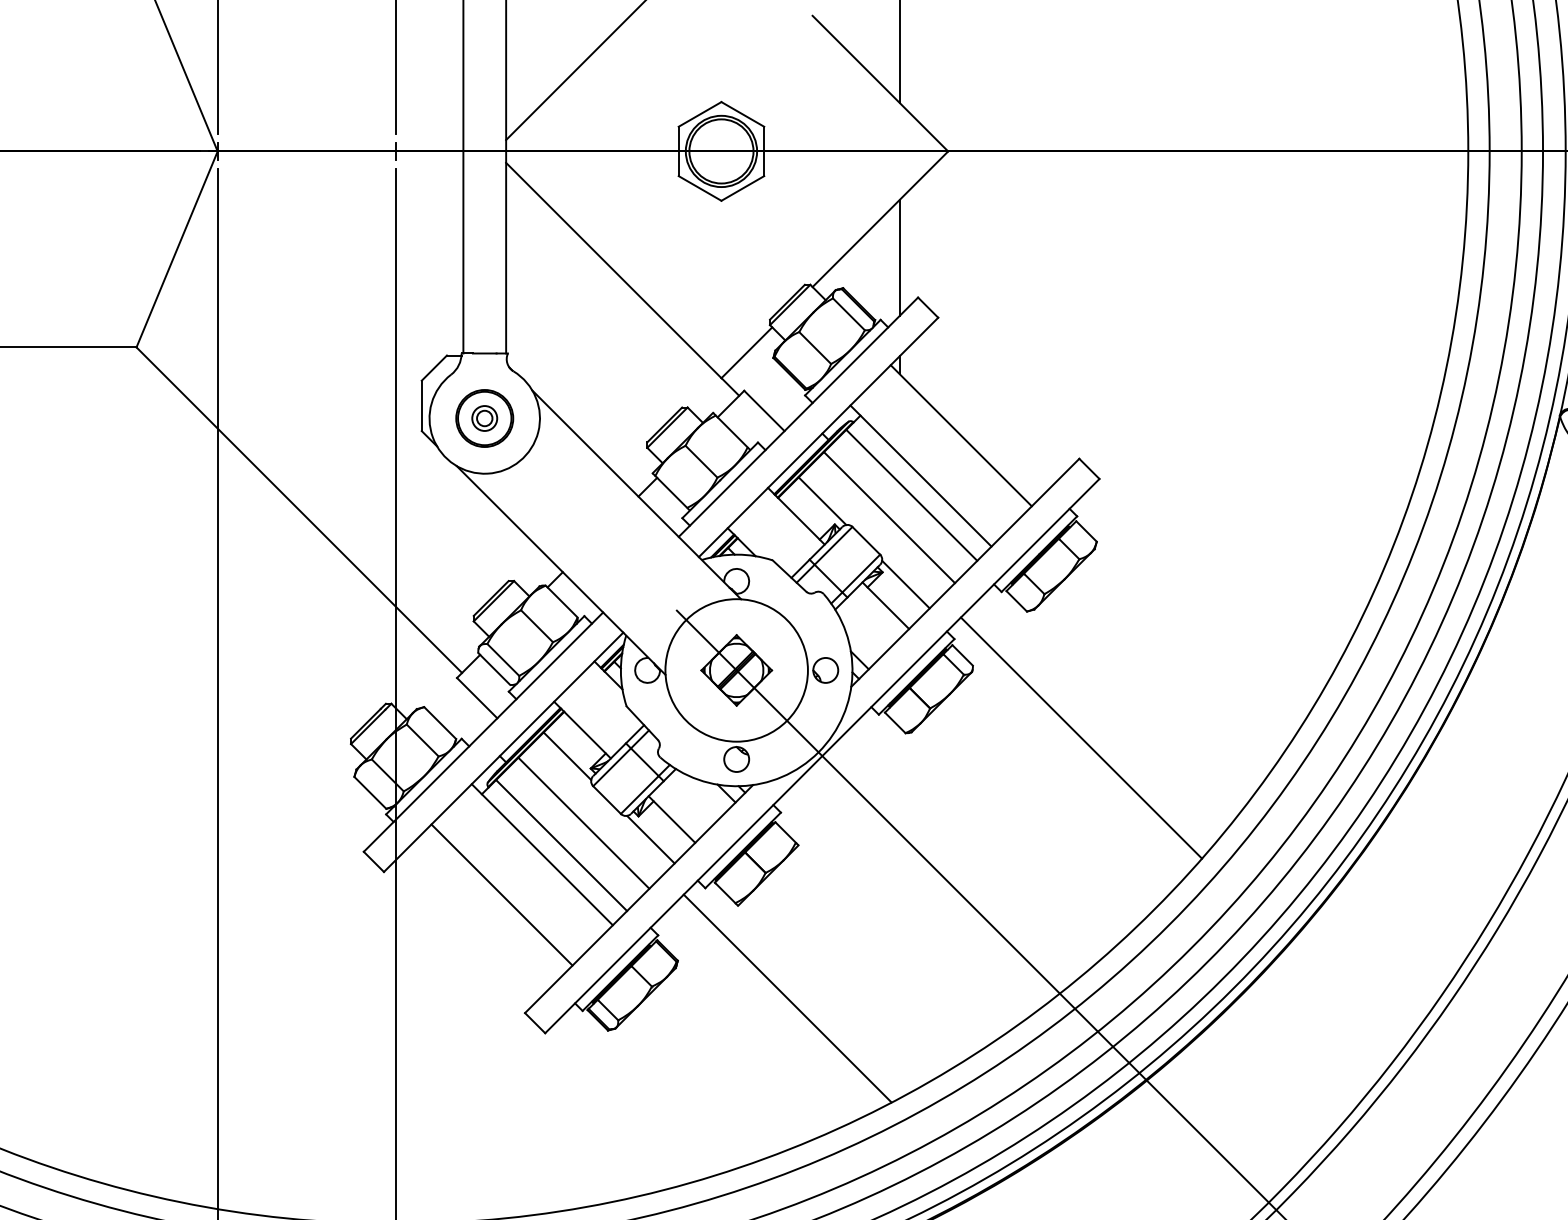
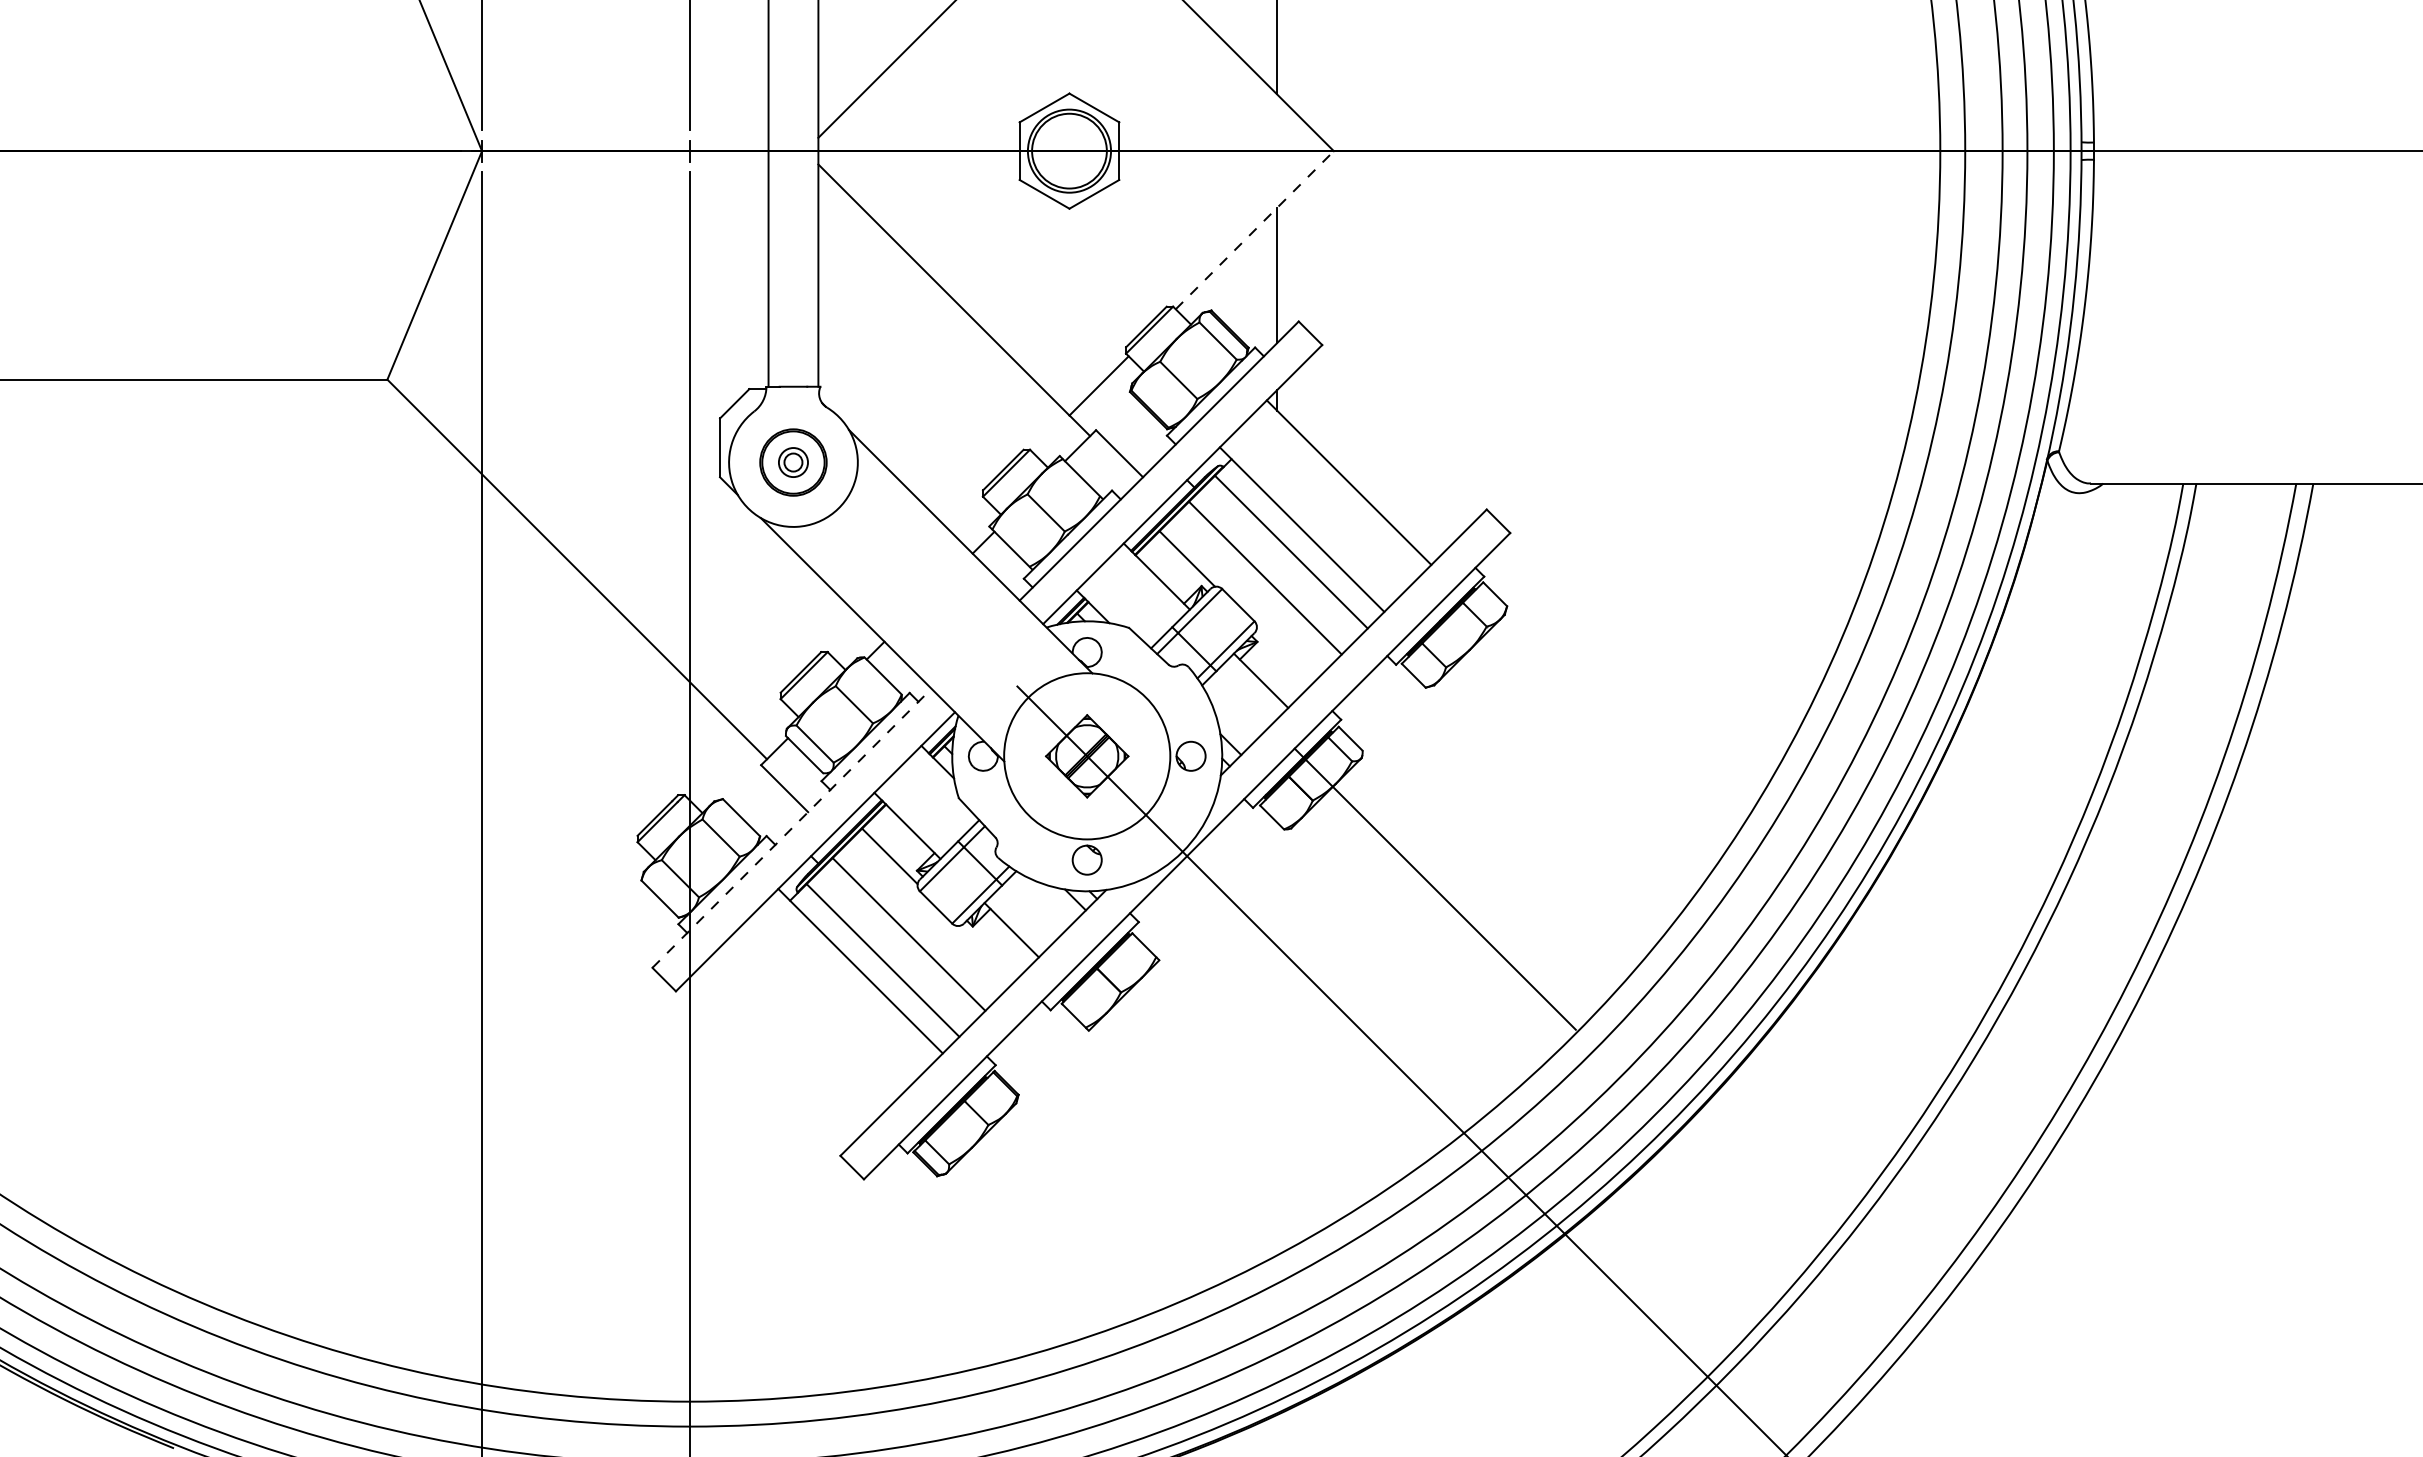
line: (880, 219) -> (1254, 230), solid -> dashed
line: (905, 584) -> (1284, 656), removed
line: (483, 731) -> (792, 827), solid -> dashed
line: (1080, 737) -> (1434, 888), moved
line: (650, 839) -> (986, 953), removed
line: (501, 894) -> (813, 1017), removed
line: (787, 998) -> (1146, 1138), removed

